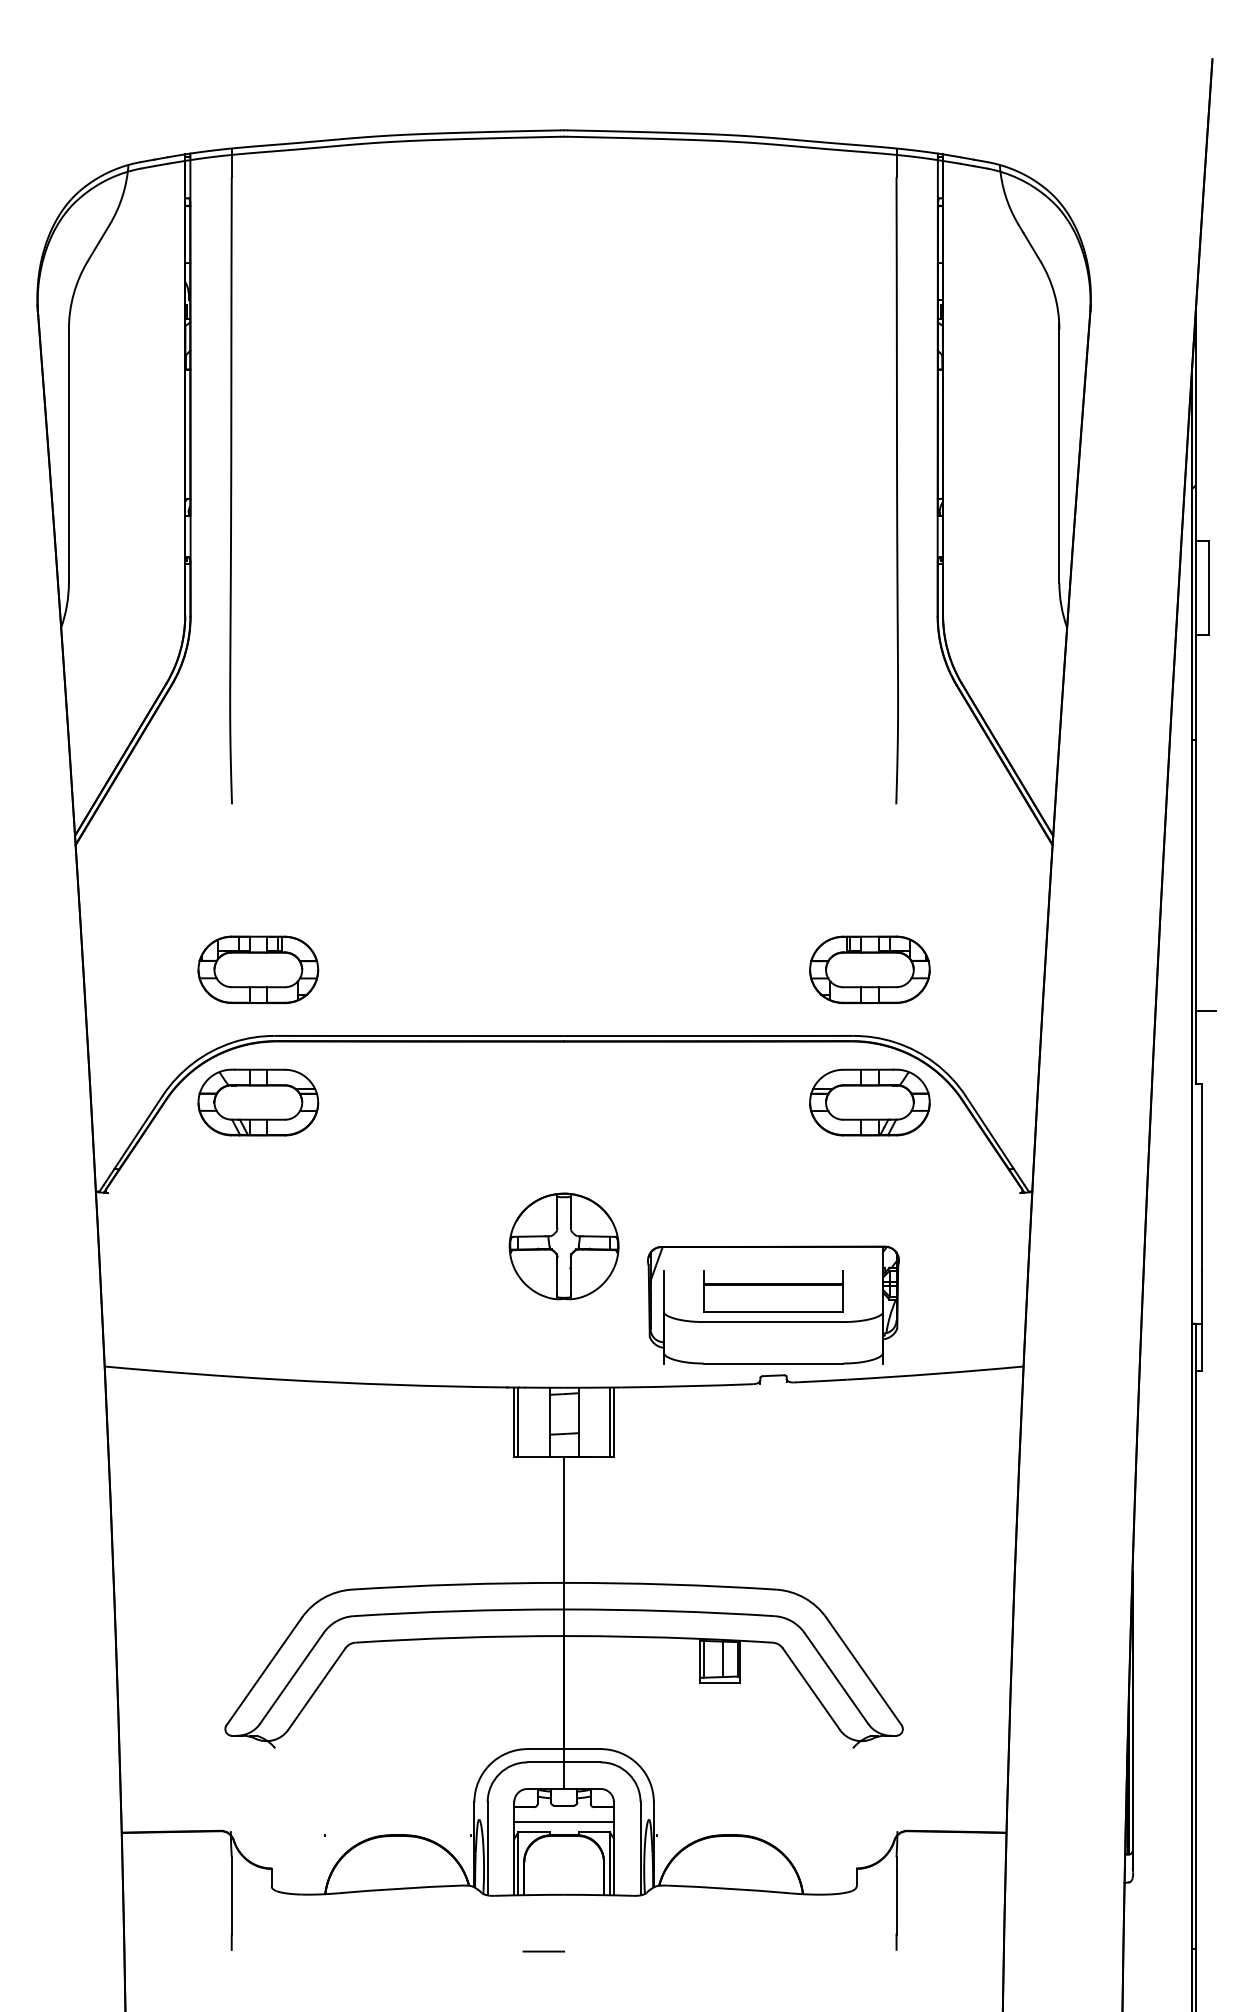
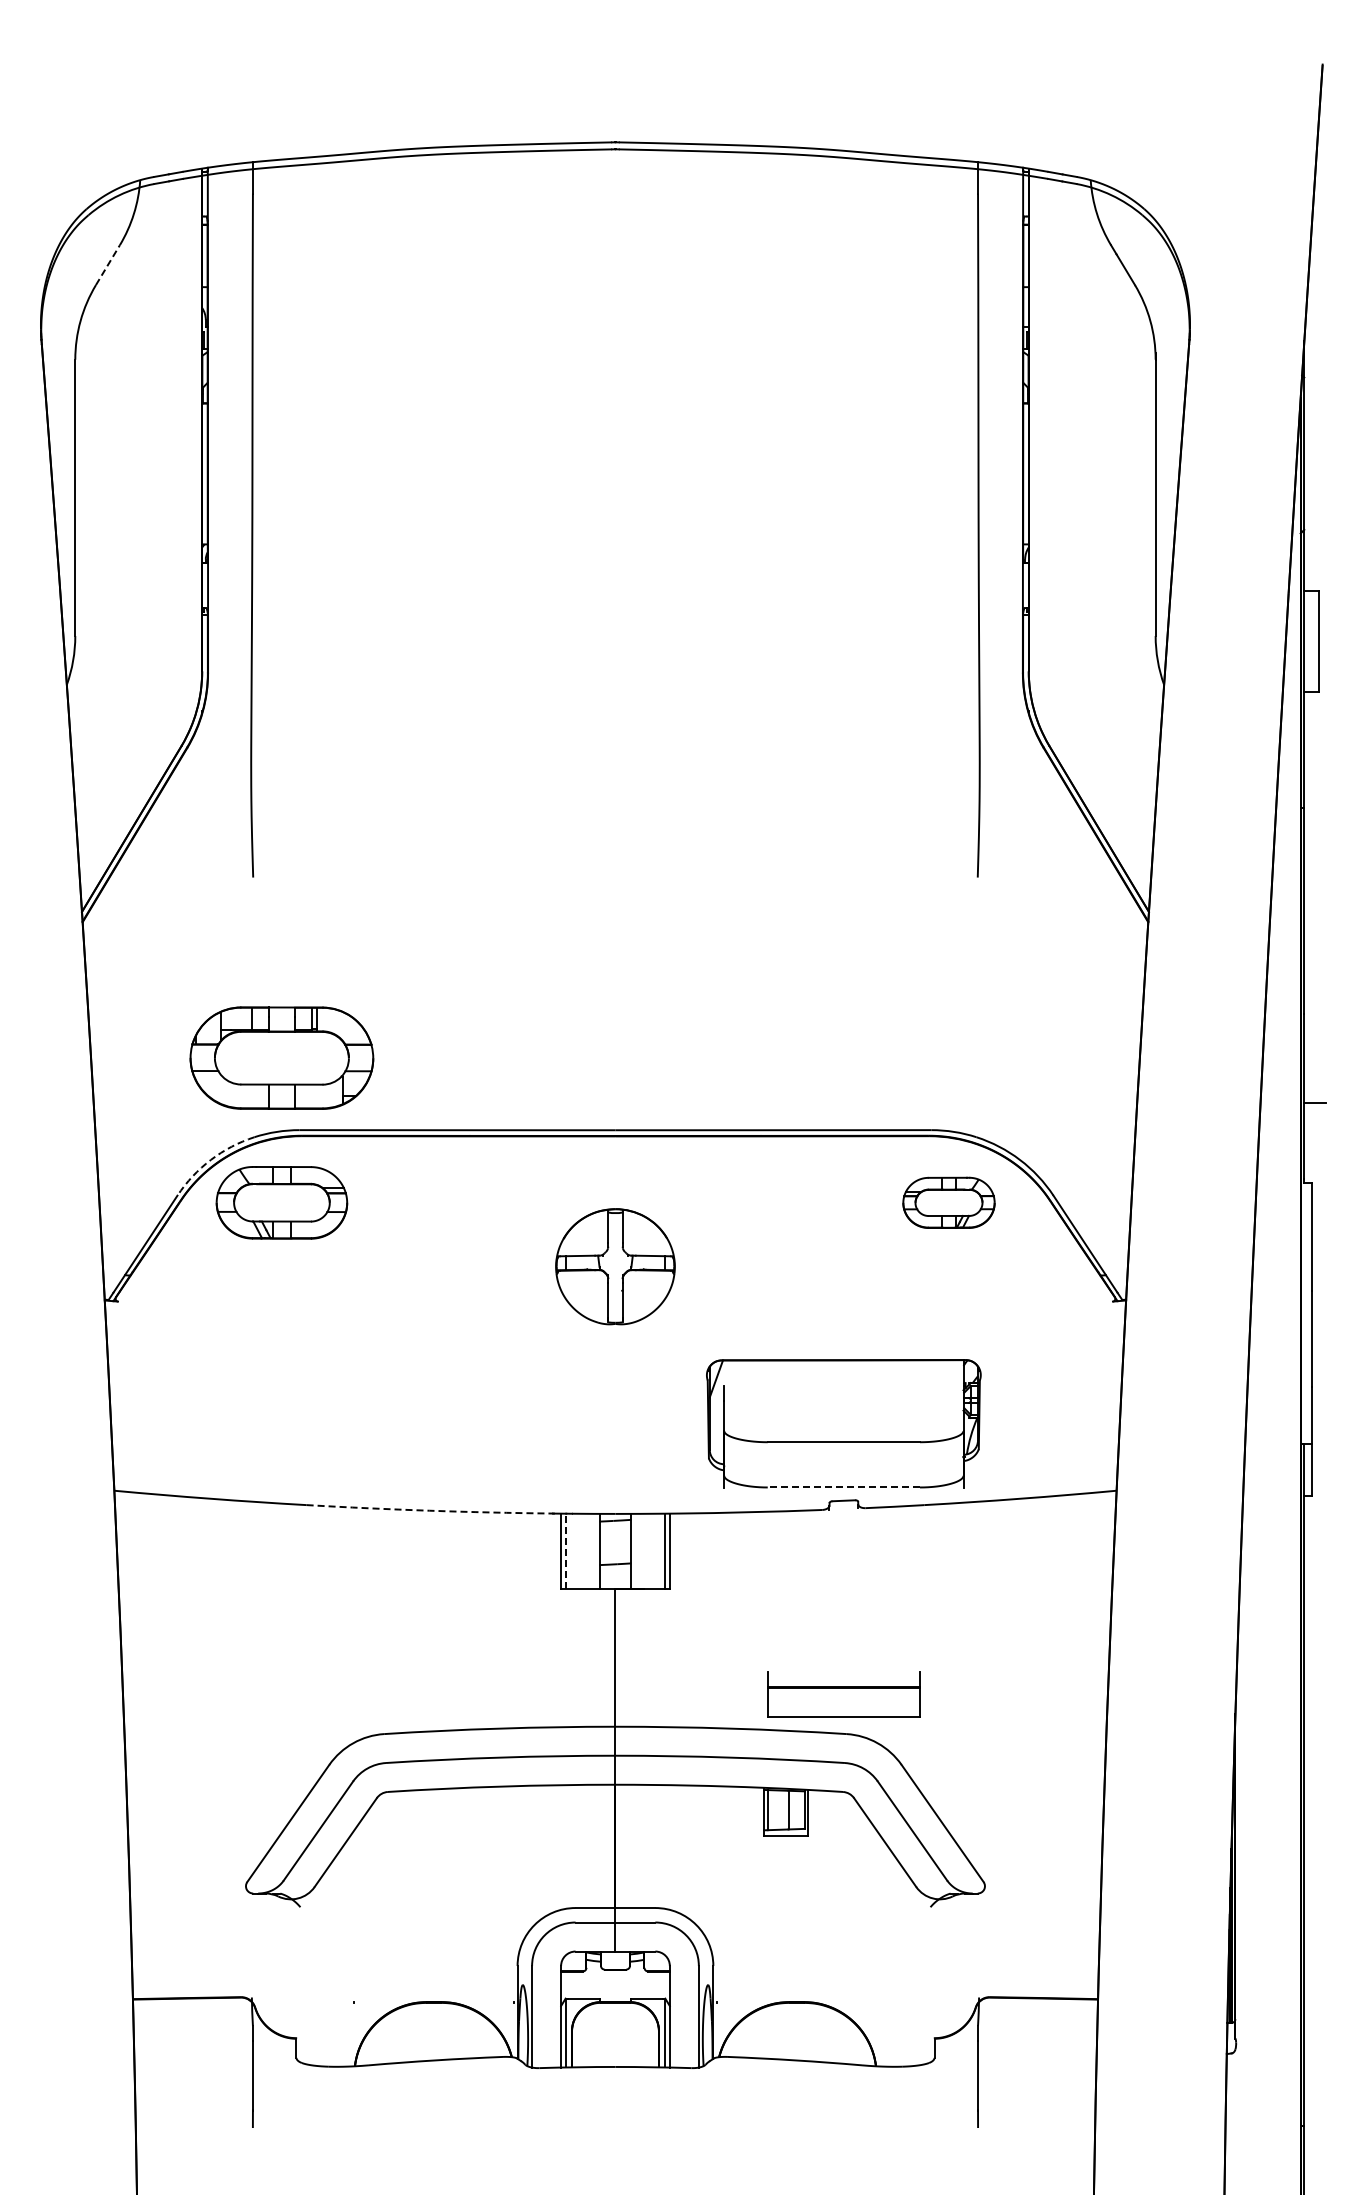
line: (99, 242) -> (108, 264), solid -> dashed
part: (257, 969) -> (281, 1057), size x1.4
part: (869, 969) -> (948, 1057), removed
arc: (192, 1062) -> (210, 1159), solid -> dashed
part: (869, 1102) -> (948, 1202), size x0.7
part: (564, 1246) -> (615, 1266), moved
part: (773, 1291) -> (843, 1694), moved
line: (773, 1363) -> (843, 1487), solid -> dashed
arc: (393, 1384) -> (429, 1510), solid -> dashed
line: (518, 1422) -> (565, 1551), solid -> dashed
line: (564, 1821) -> (615, 1987), removed
line: (543, 1951) -> (593, 2128), removed

